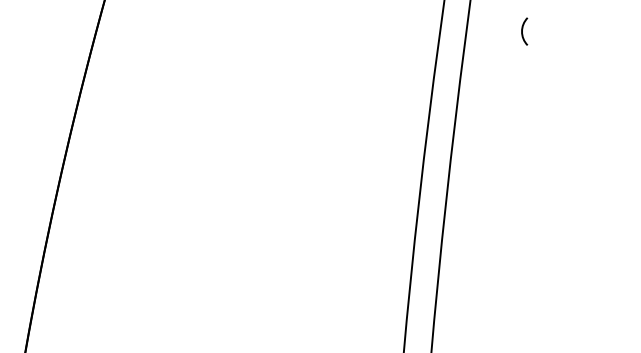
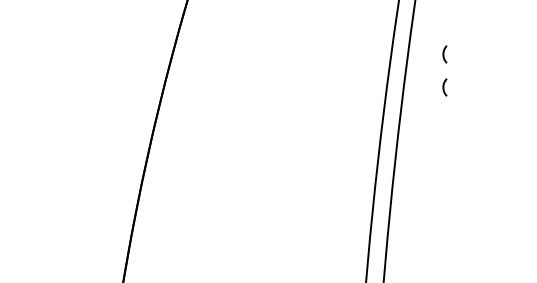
arc: (523, 83) -> (444, 87), added

